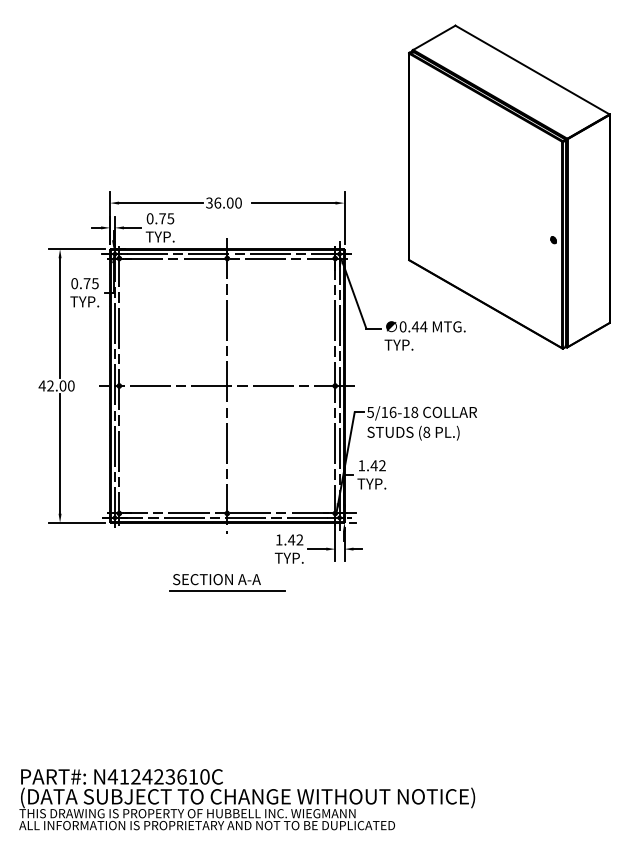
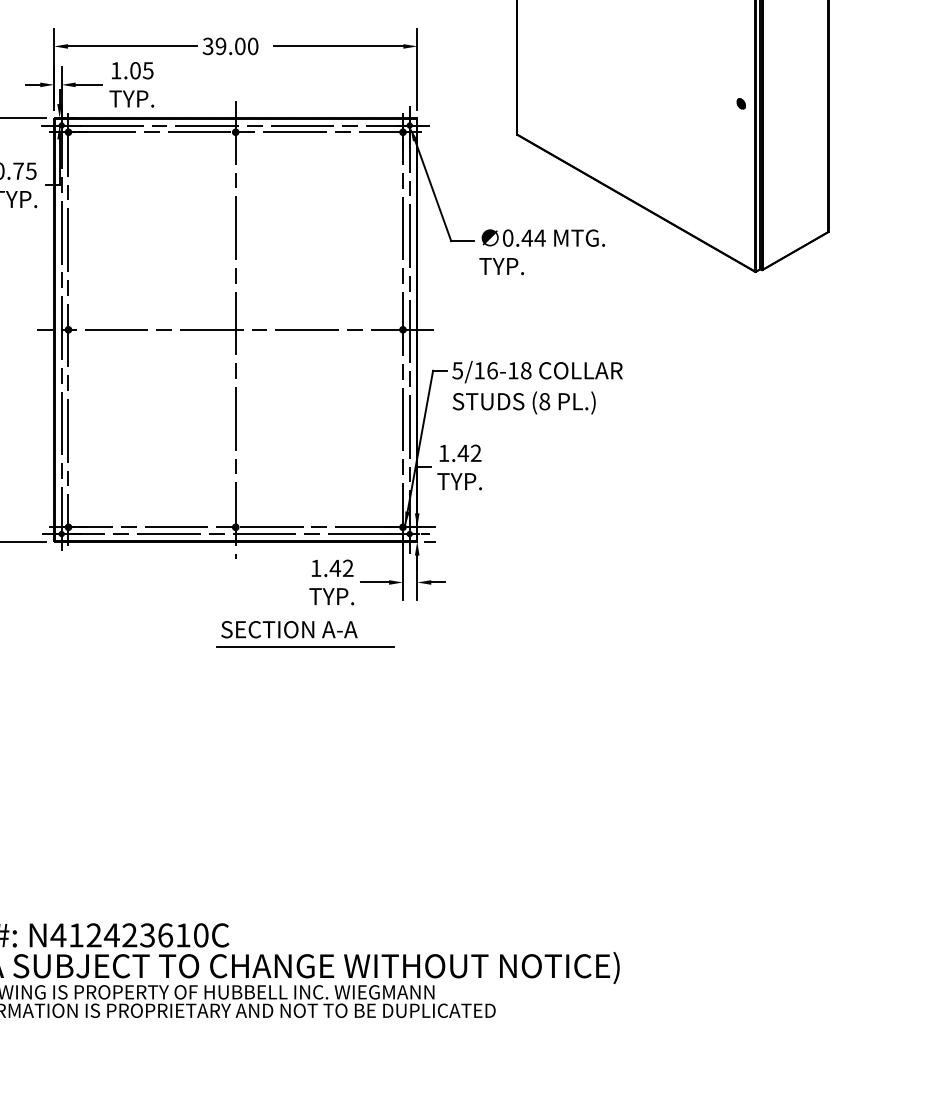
text: (217, 202) -> (220, 45), 36.00 -> 39.00
text: (155, 218) -> (124, 70), 0.75 -> 1.05
part: (227, 582) -> (305, 634), moved

